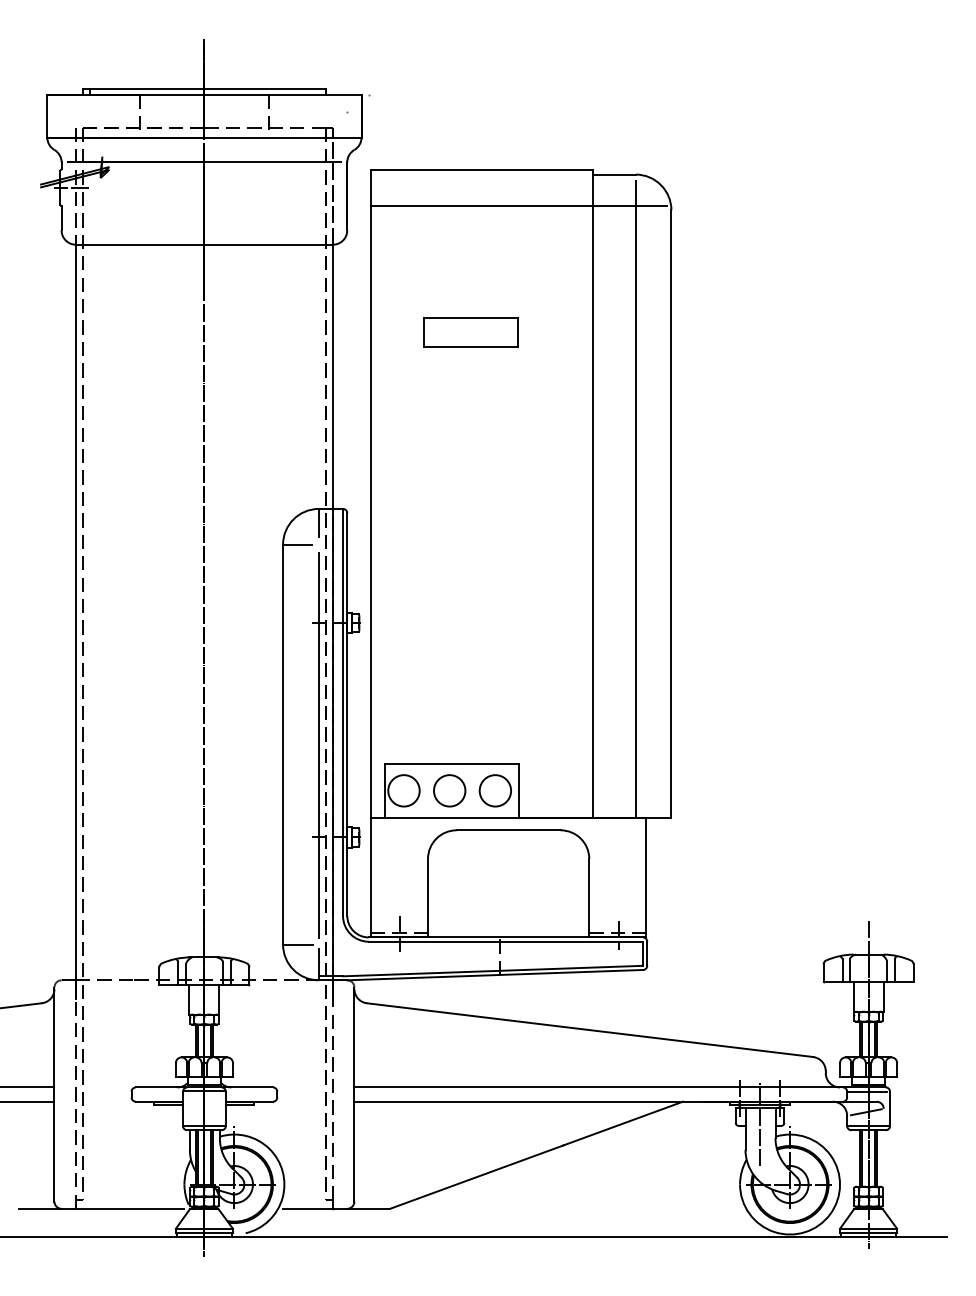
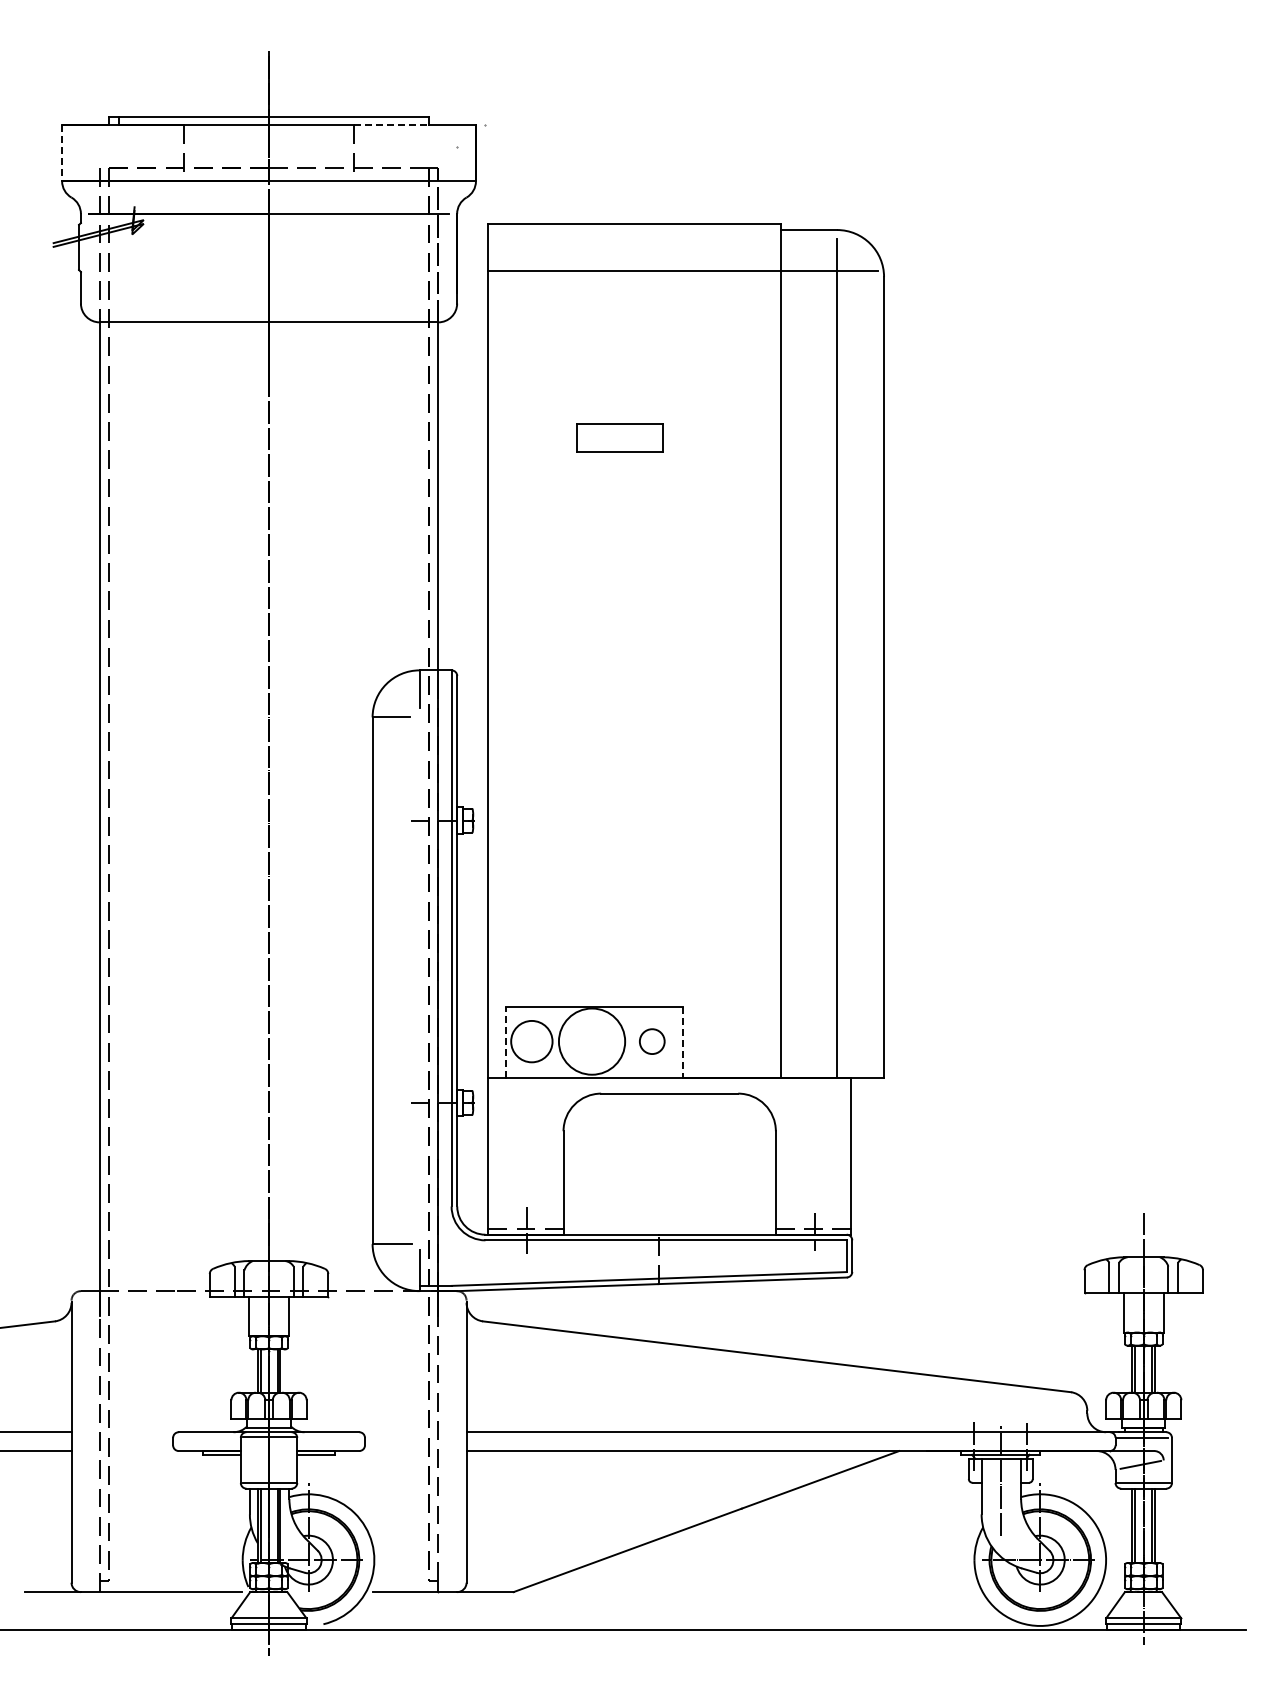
line: (297, 94) -> (391, 124), solid -> dashed
line: (47, 116) -> (62, 153), solid -> dashed
line: (71, 187) -> (93, 247), removed
part: (470, 332) -> (619, 437), size x0.7
line: (318, 745) -> (419, 981), removed
circle: (449, 790) -> (591, 1041), size x1.6
circle: (494, 790) -> (651, 1041), size x0.6
line: (384, 791) -> (506, 1042), solid -> dashed
line: (519, 791) -> (683, 1042), solid -> dashed

